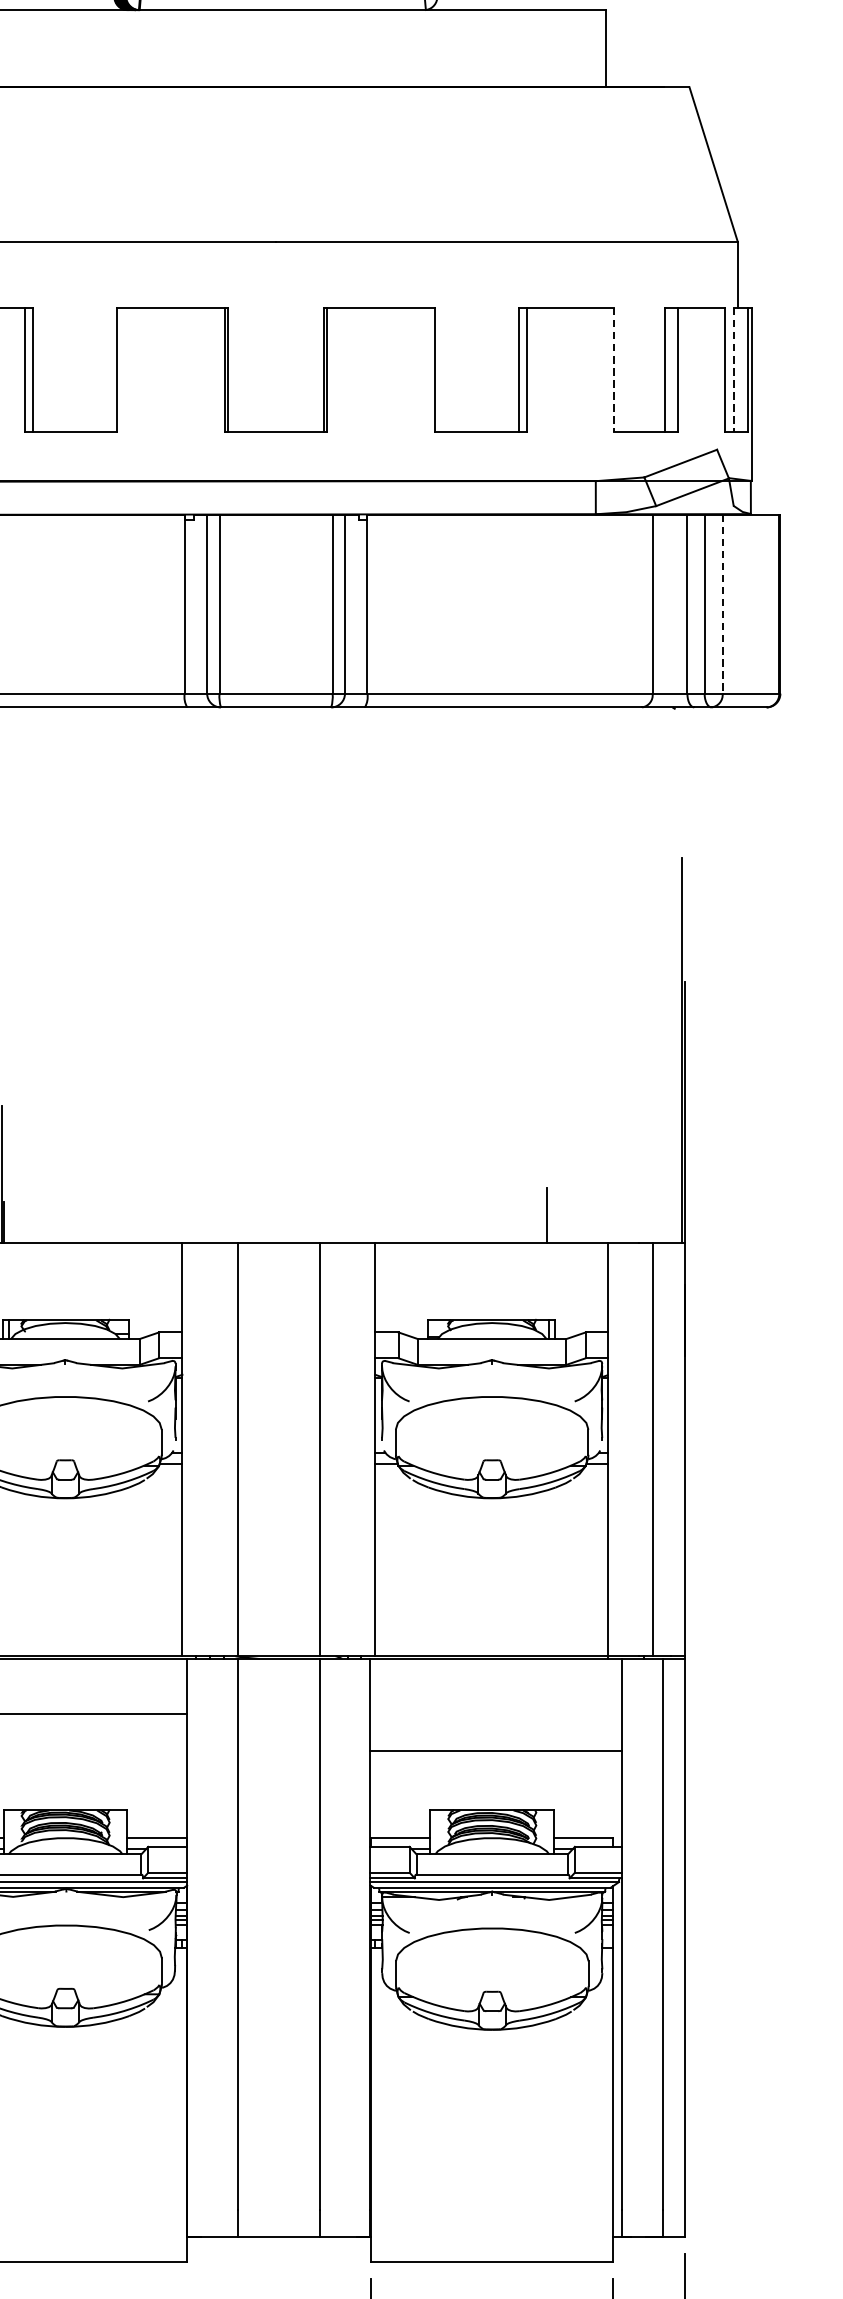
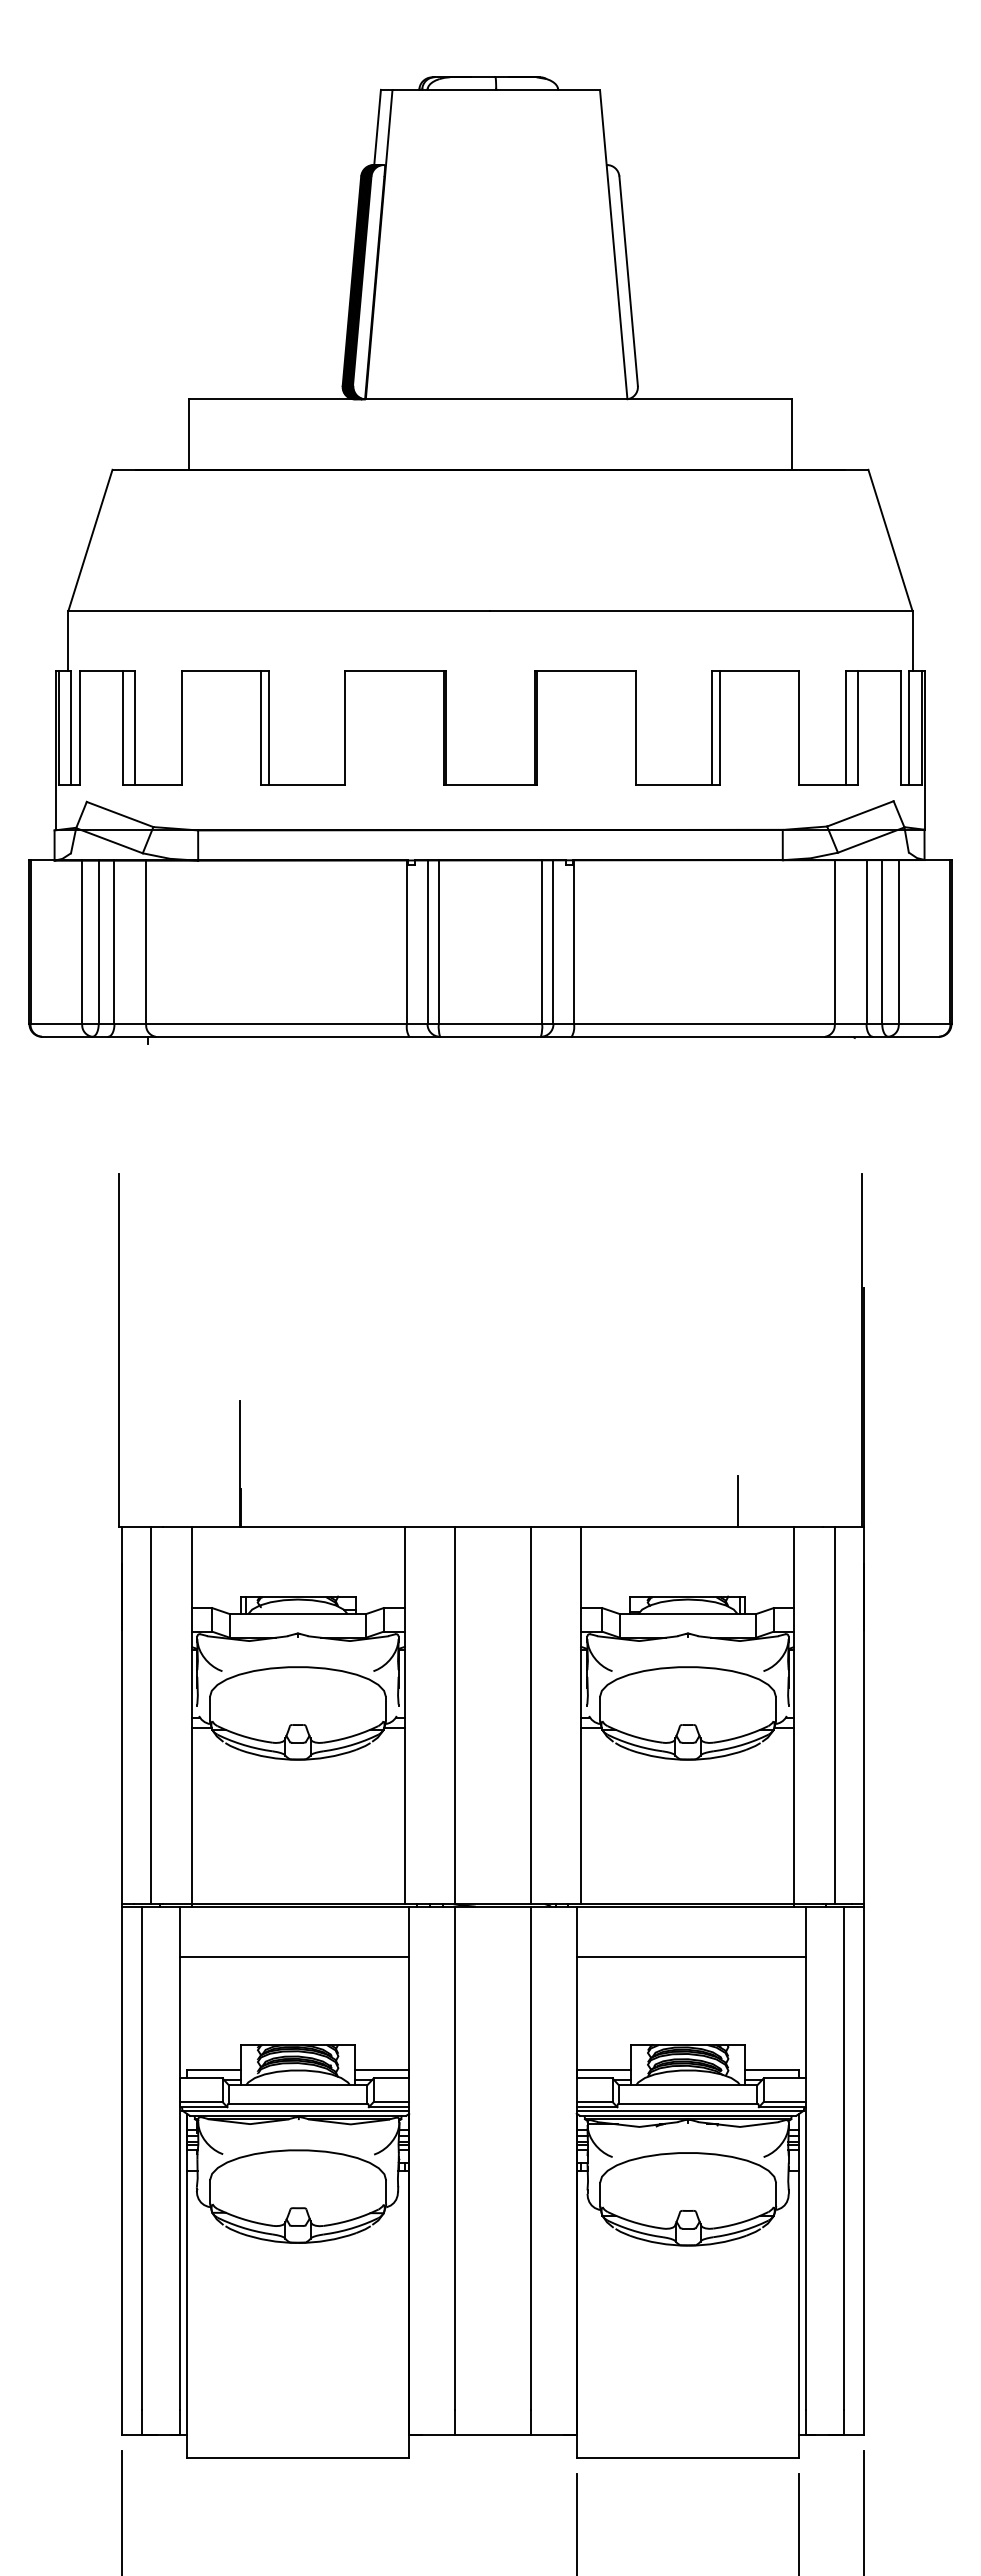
line: (614, 370) -> (799, 728), dashed -> solid
line: (734, 370) -> (909, 728), dashed -> solid
line: (722, 604) -> (898, 942), dashed -> solid
line: (495, 1751) -> (691, 1957), moved

